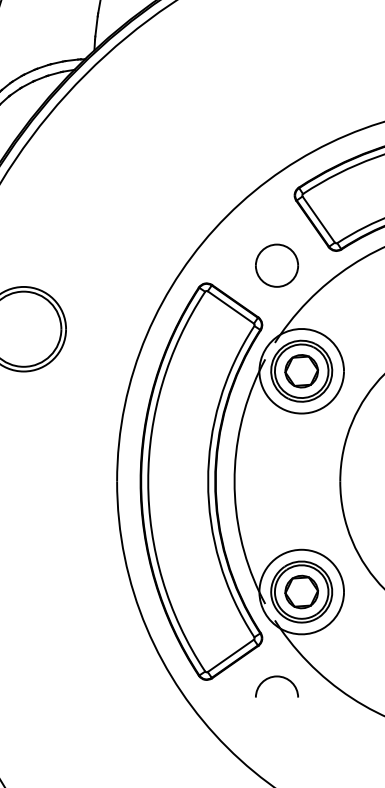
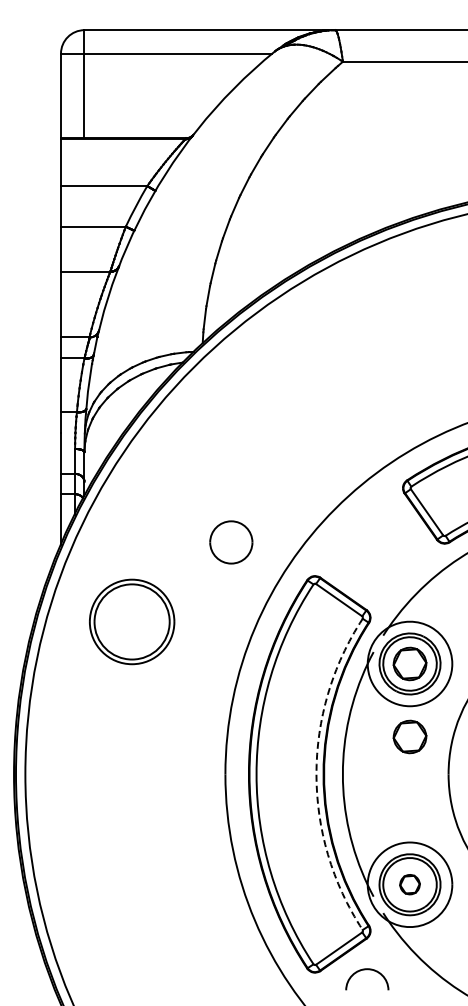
part: (277, 265) -> (231, 542), moved
part: (301, 443) -> (409, 736), added
arc: (208, 481) -> (316, 774), solid -> dashed
part: (301, 591) -> (409, 884), size x0.6
arc: (277, 677) -> (367, 970), moved

